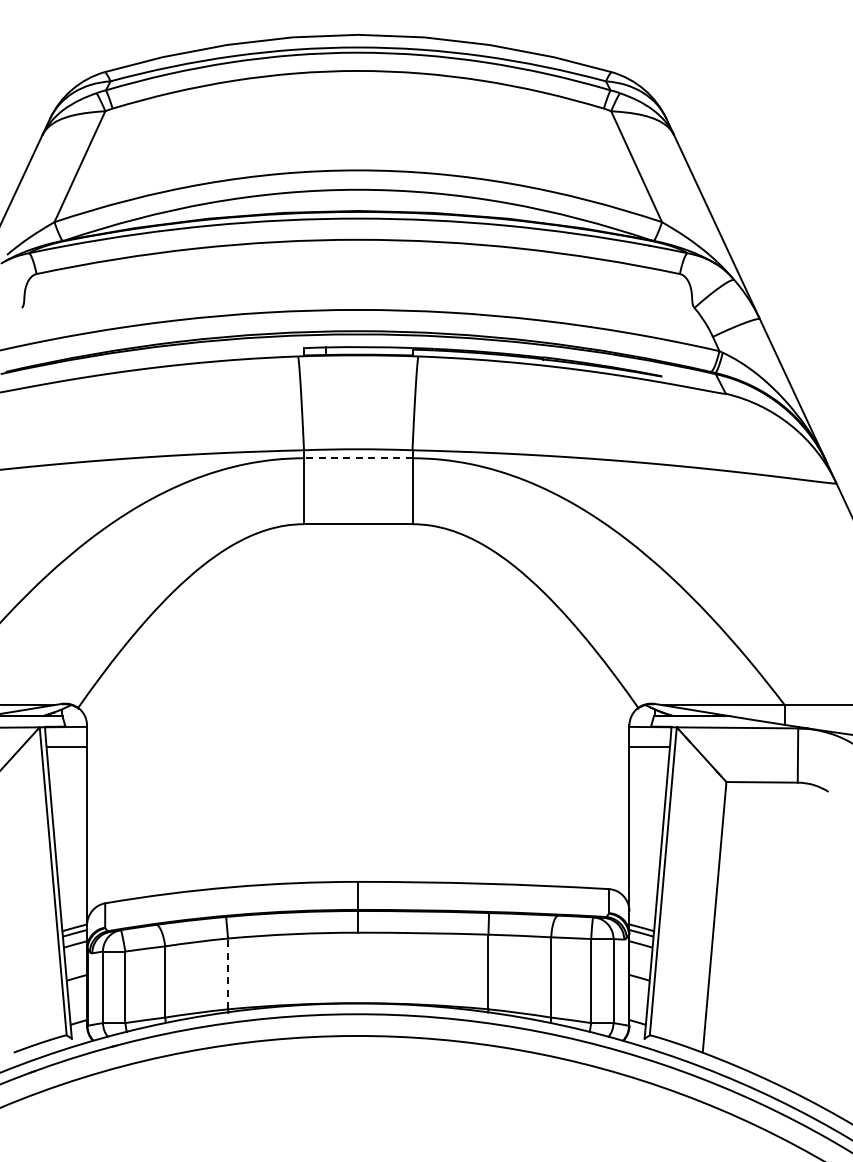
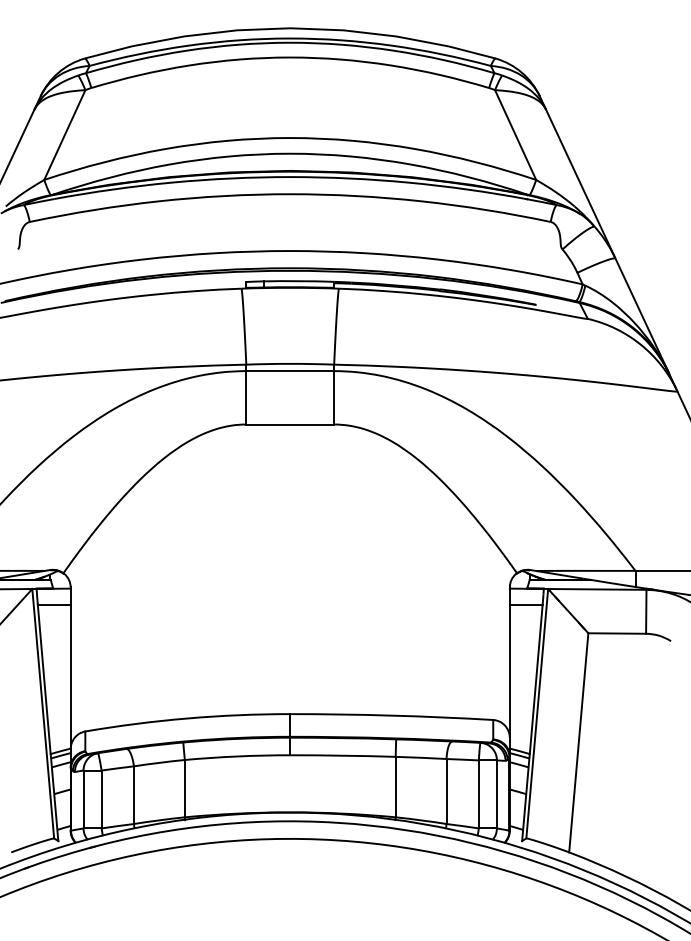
line: (357, 458) -> (289, 371), dashed -> solid
line: (228, 973) -> (185, 788), dashed -> solid

